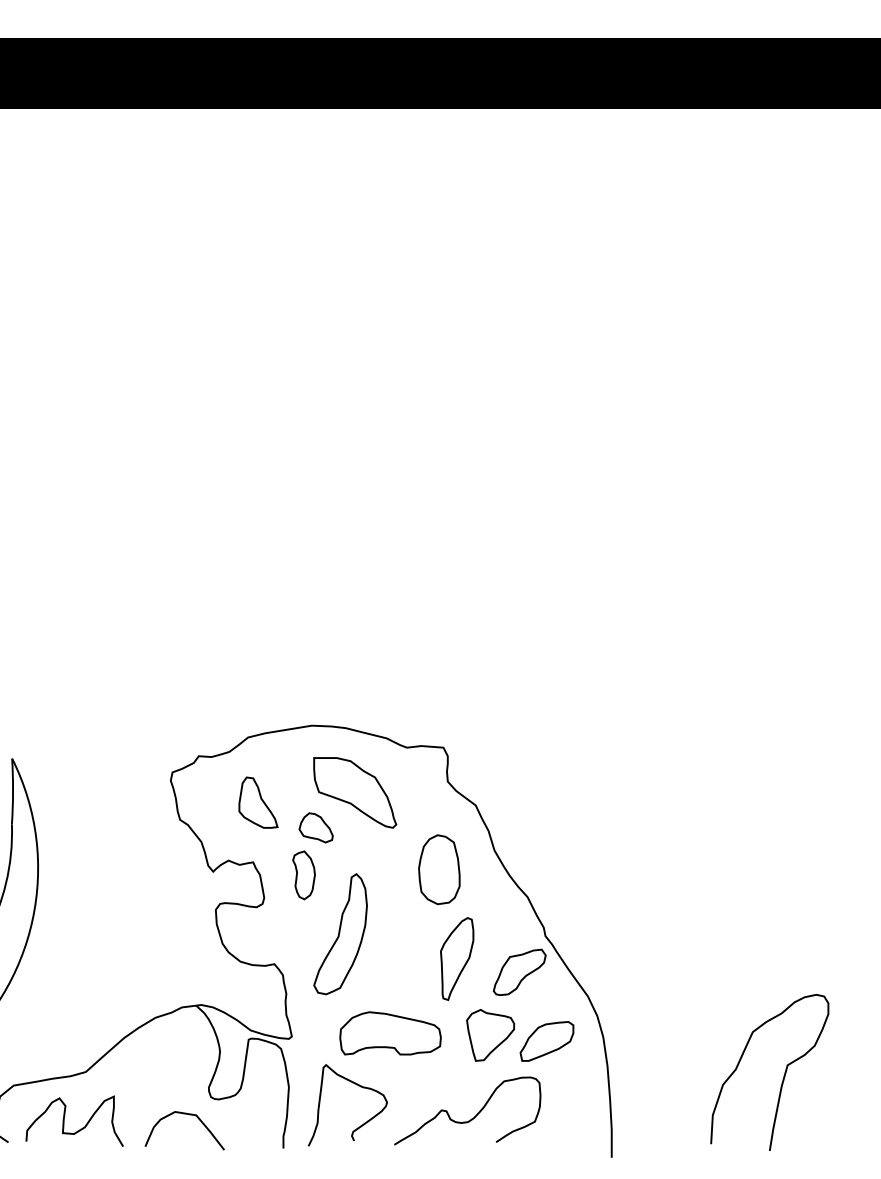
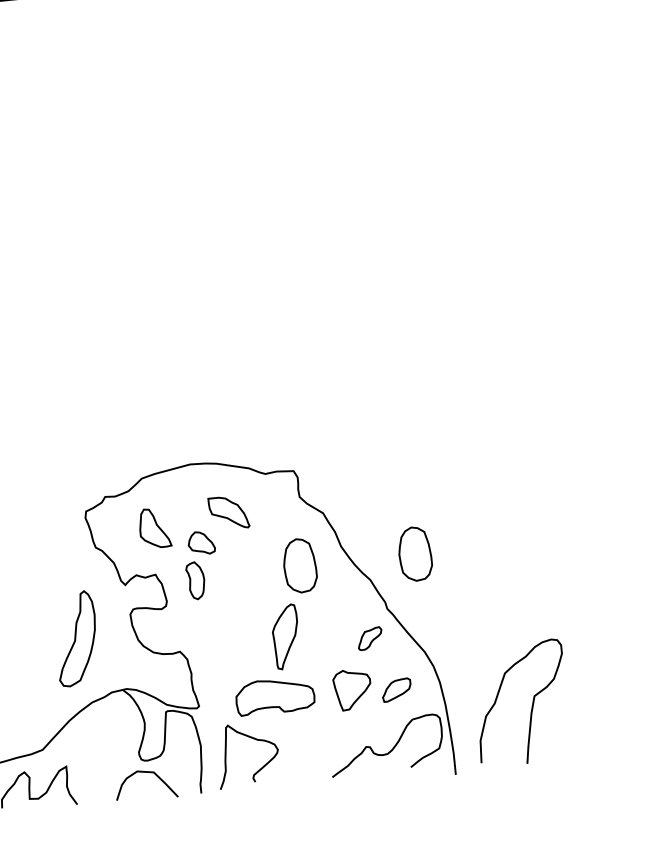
part: (355, 792) -> (229, 512), size x0.6
part: (588, 869) -> (415, 553), added
part: (340, 934) -> (76, 639), moved
part: (457, 958) -> (286, 636), moved
part: (519, 971) -> (369, 638), size x0.6
part: (546, 1041) -> (396, 690), size x0.7
curve: (783, 1075) -> (532, 704), moved
curve: (189, 1115) -> (148, 773), moved
curve: (471, 1118) -> (389, 750), moved

